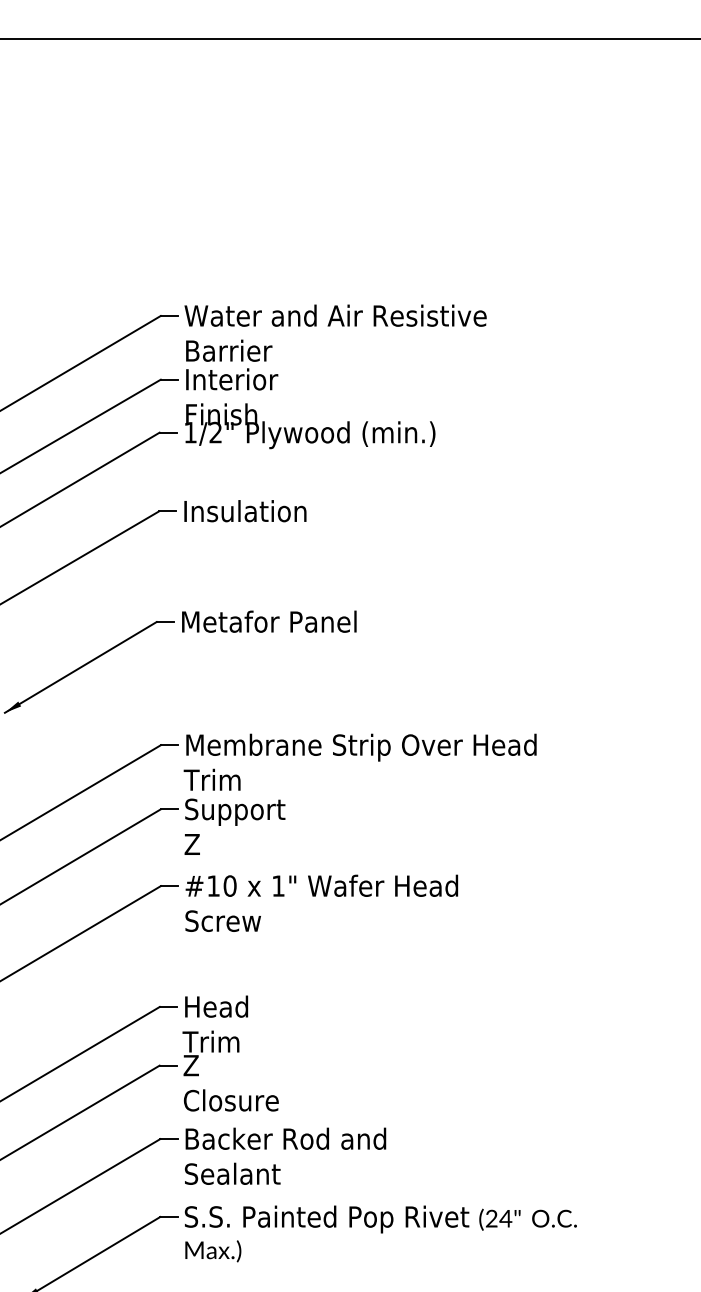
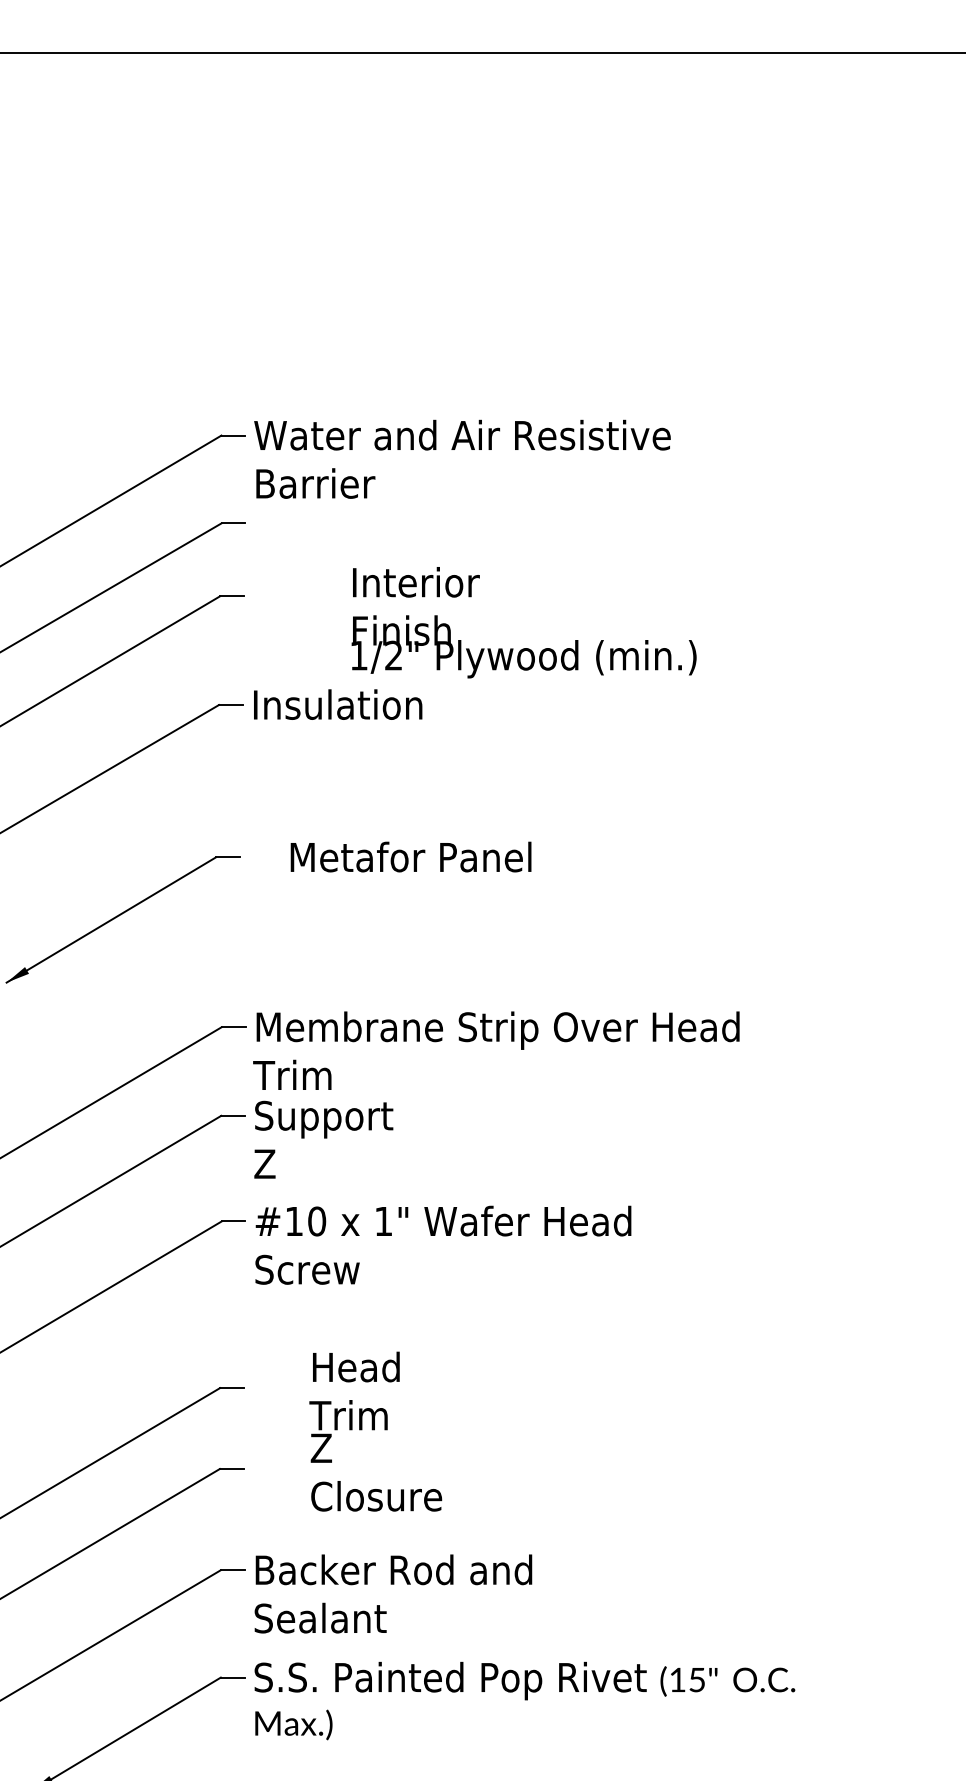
text: (310, 408) -> (524, 622), moved
text: (269, 621) -> (411, 856), moved
text: (230, 1053) -> (375, 1431), moved
text: (499, 1218) -> (688, 1679), (24" -> (15"

